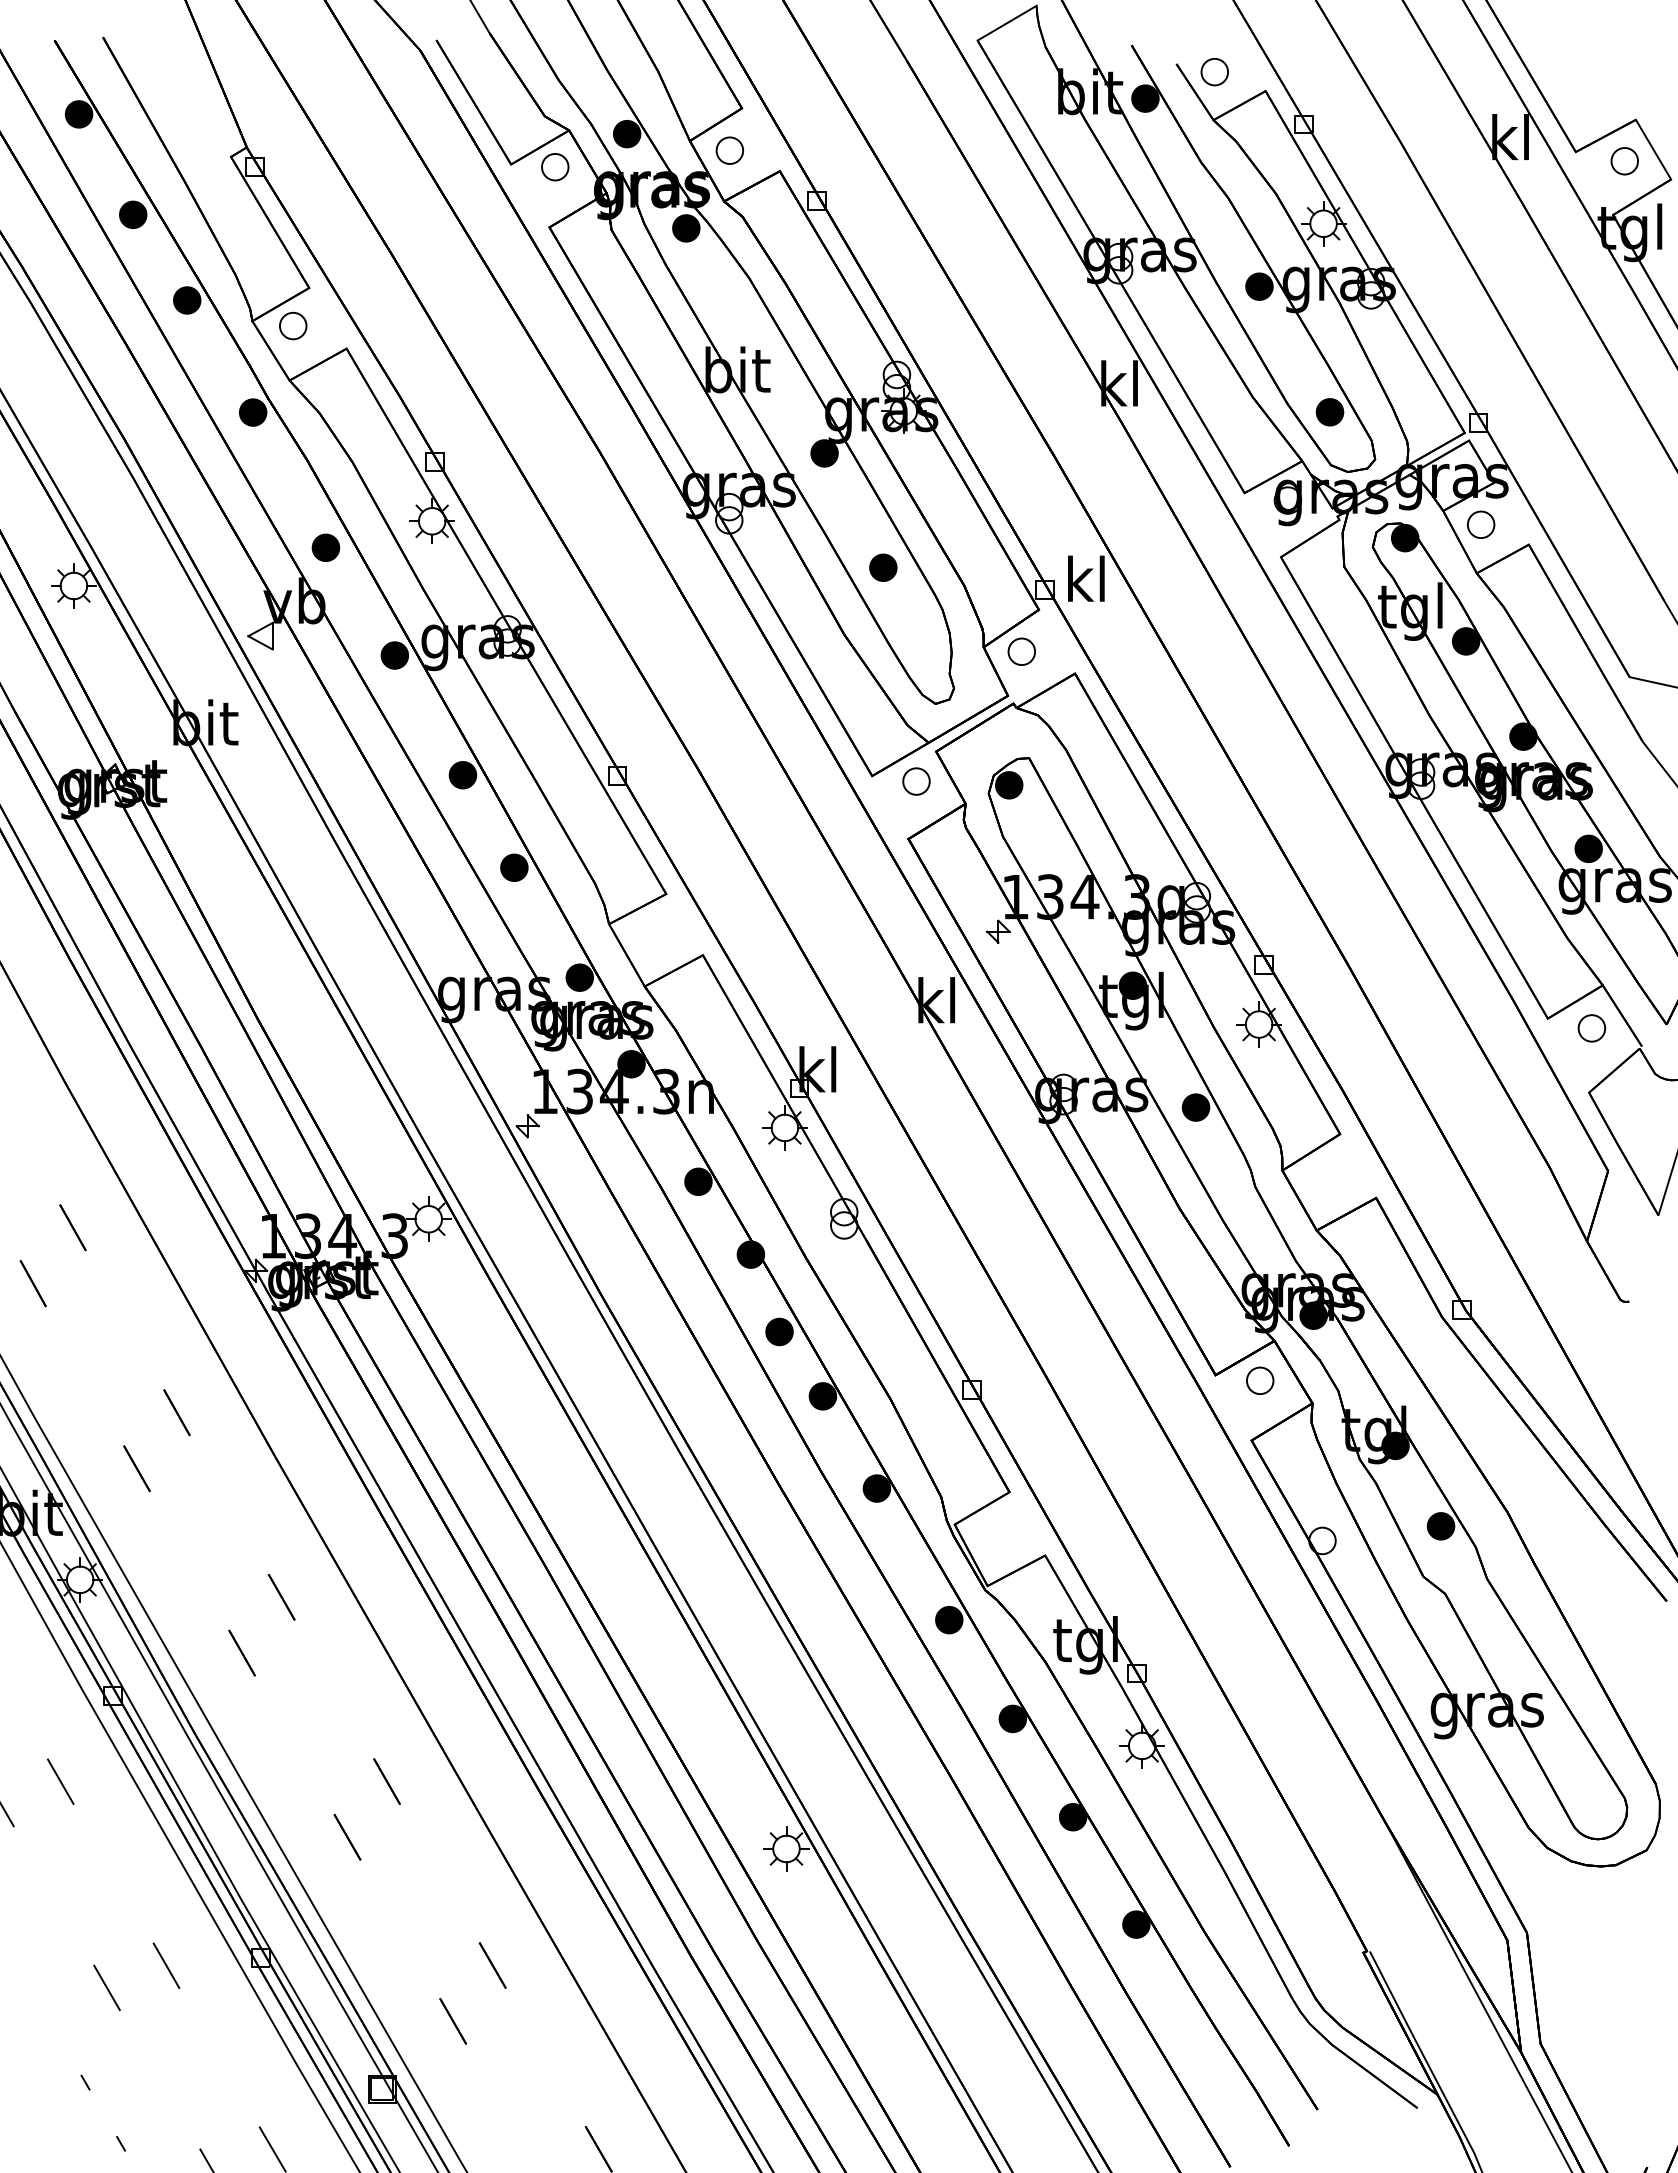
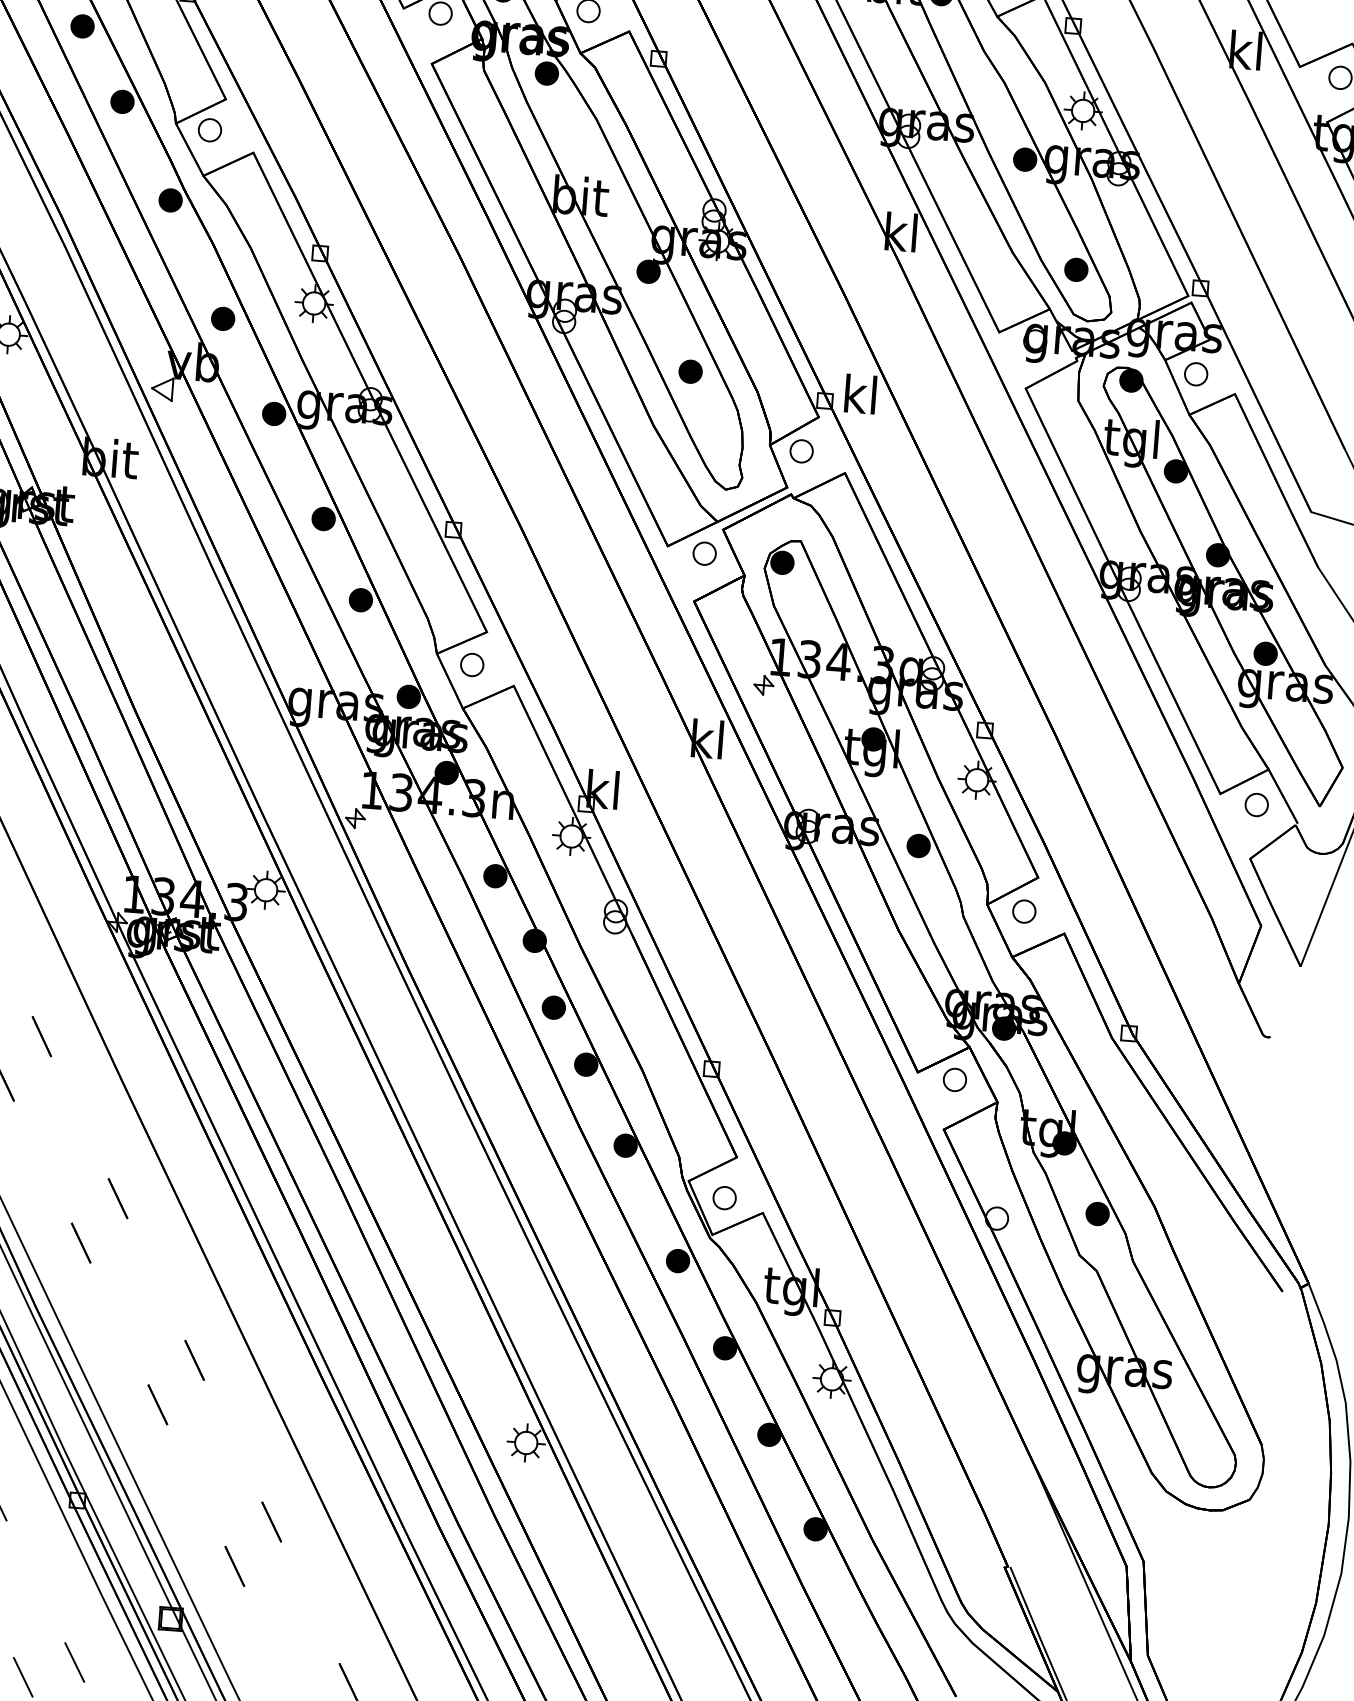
part: (651, 934) -> (471, 665), added
part: (1326, 1175) -> (1024, 911), added
part: (998, 1541) -> (724, 1198), added

